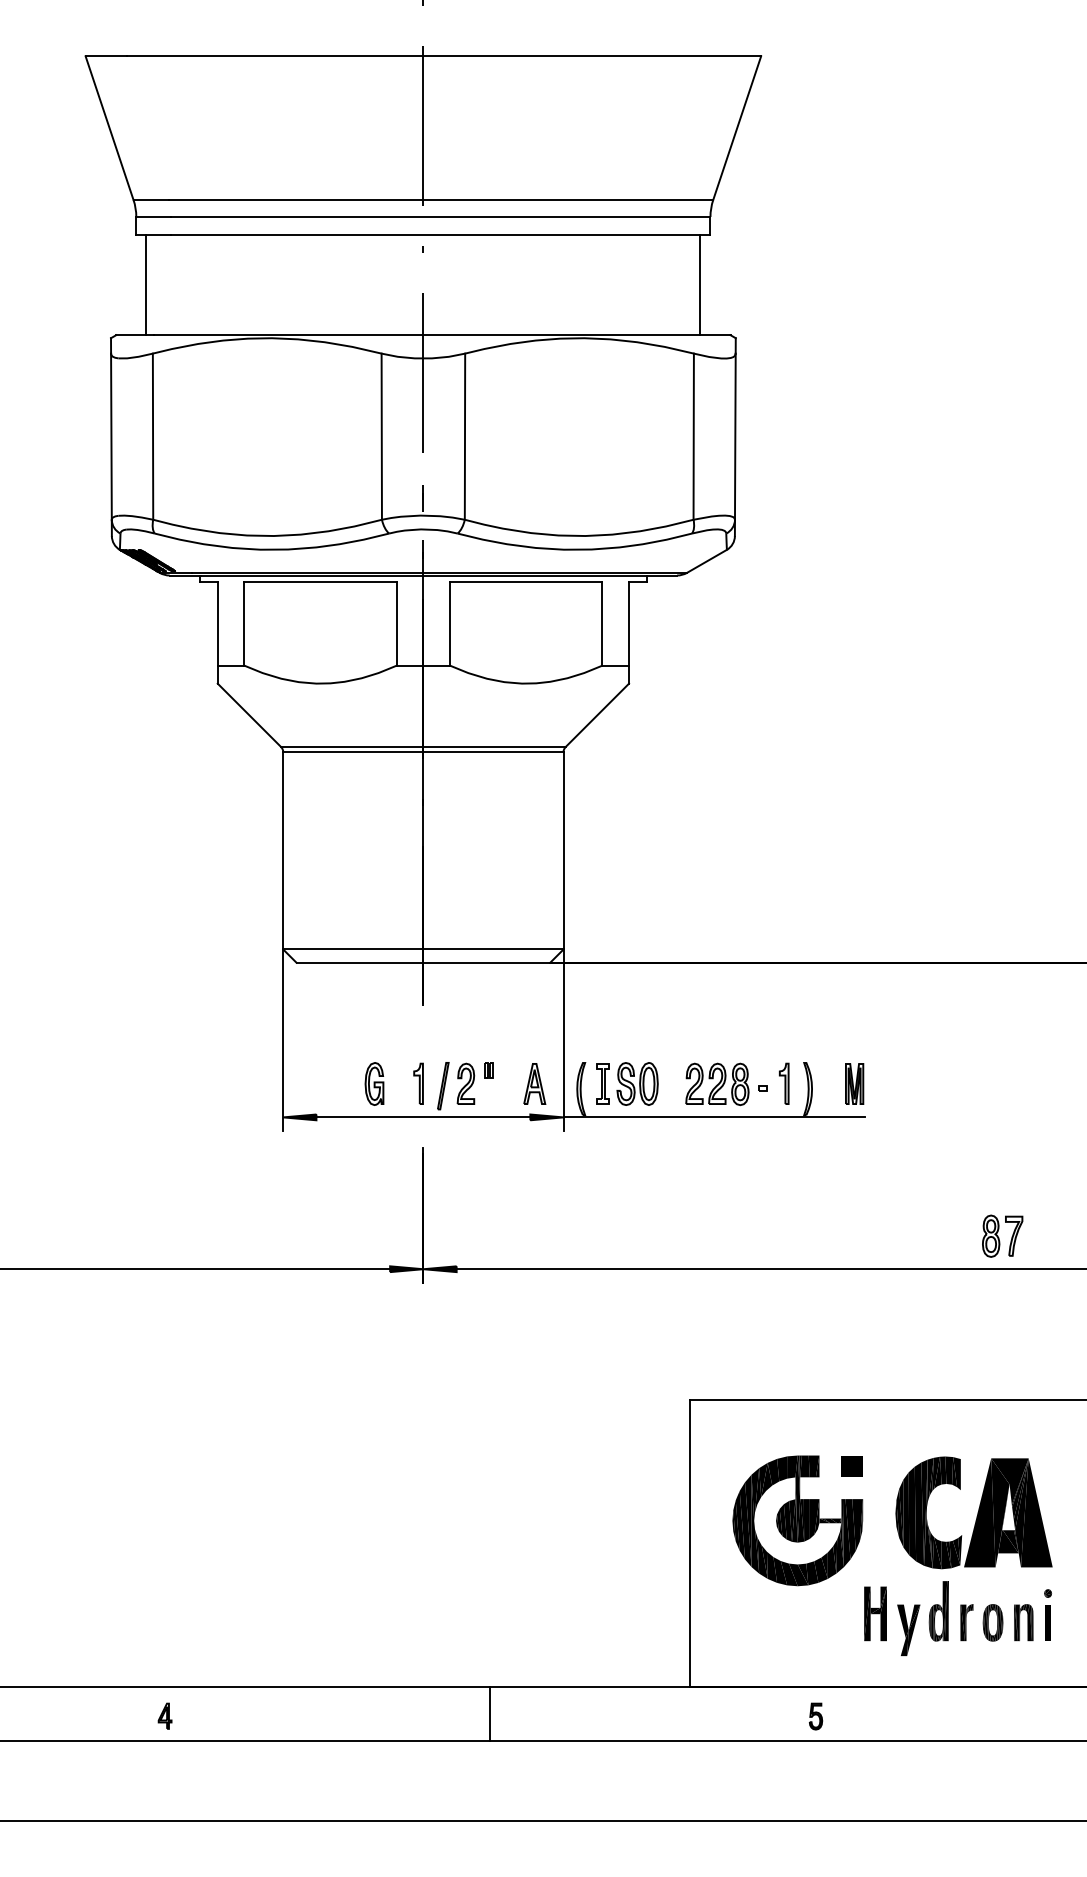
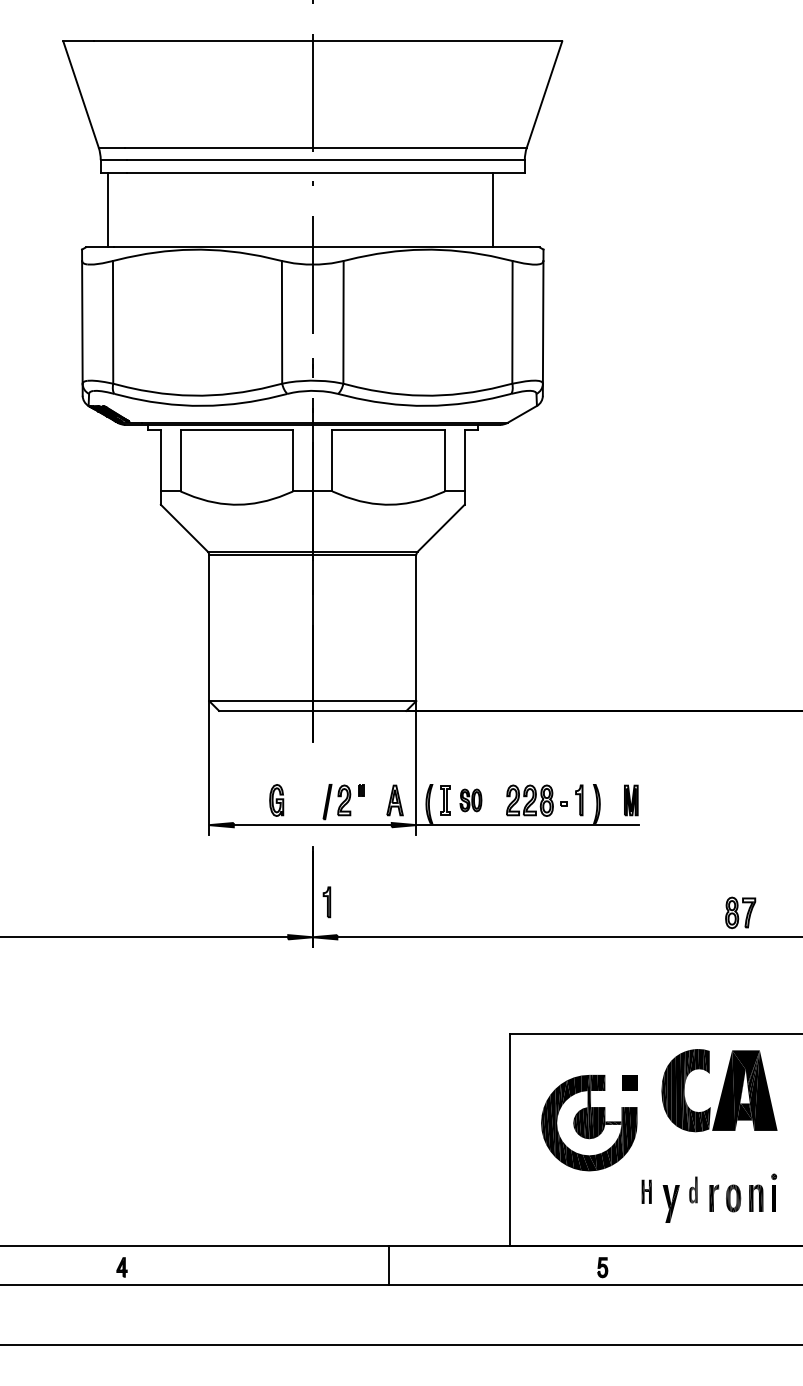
line: (700, 285) -> (493, 210), moved
part: (418, 1083) -> (326, 902), moved
part: (637, 1083) -> (470, 800), size x0.7
part: (973, 1512) -> (719, 1090), moved
part: (938, 1611) -> (693, 1190), size x0.6
part: (875, 1613) -> (646, 1191), size x0.6
line: (490, 1713) -> (389, 1265), moved

